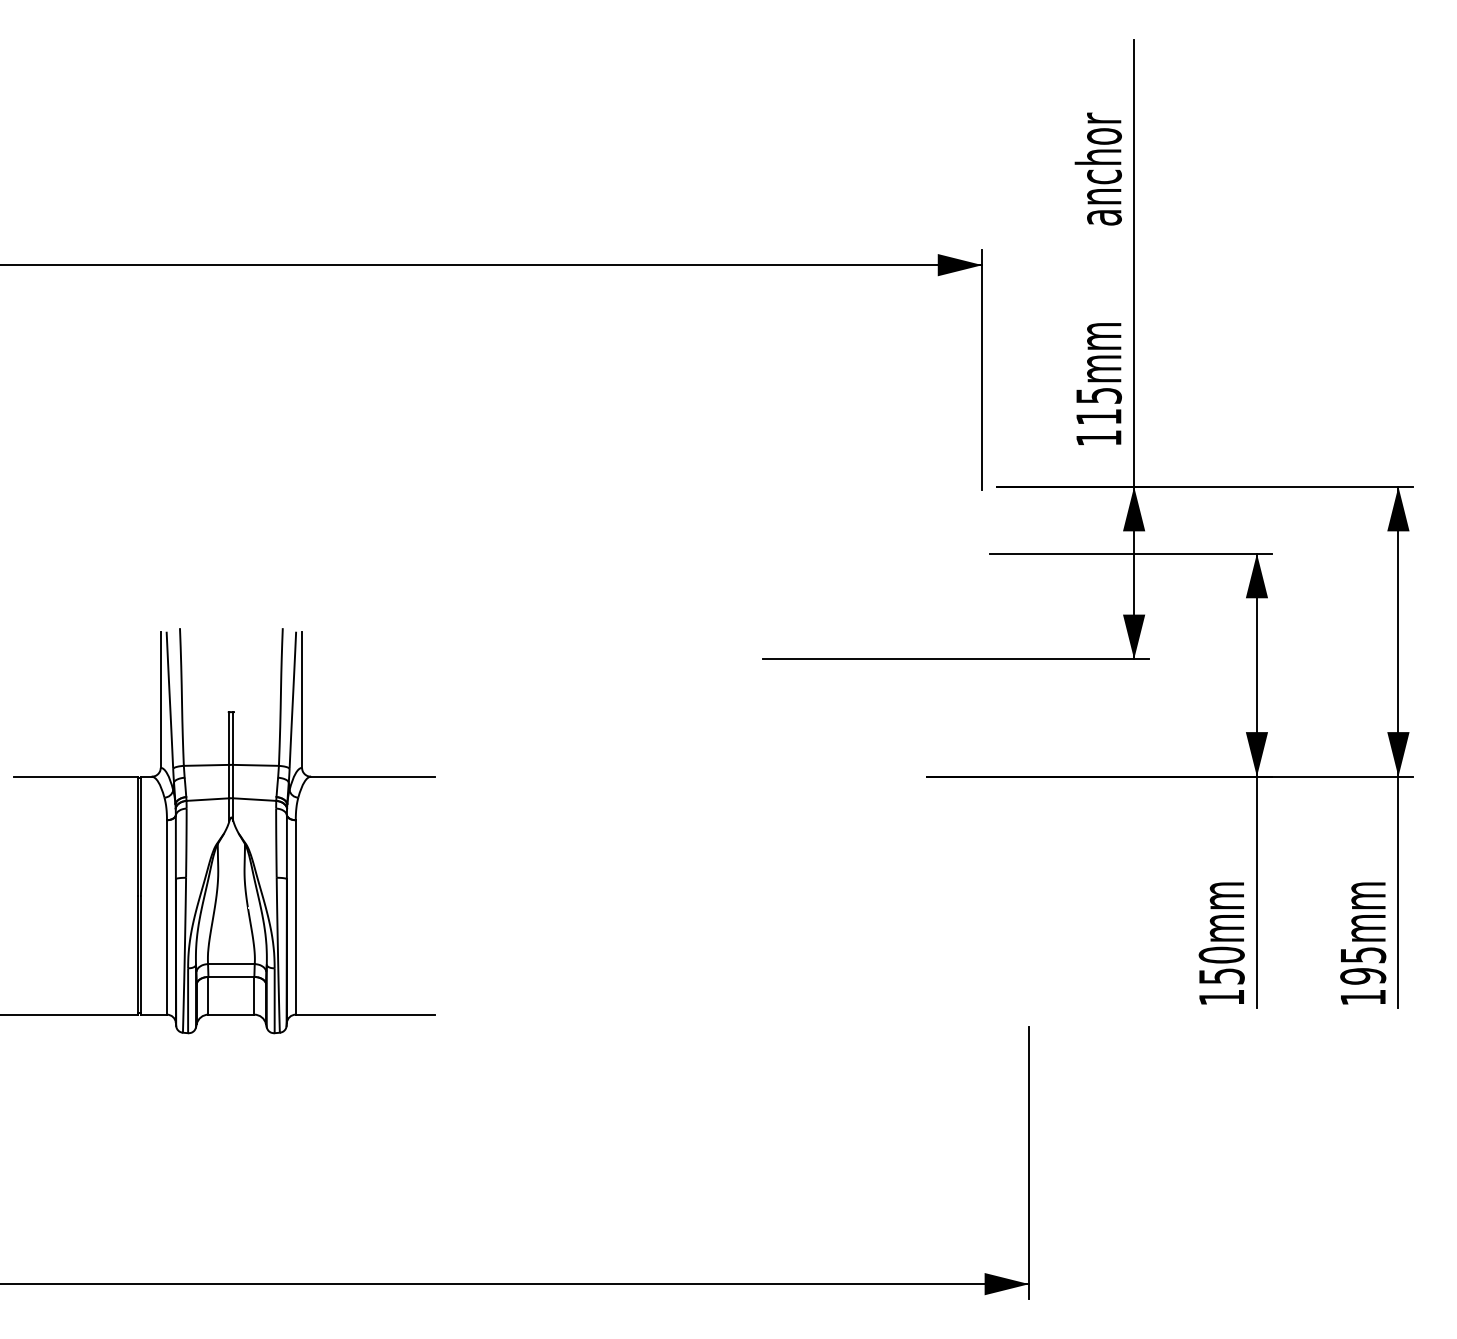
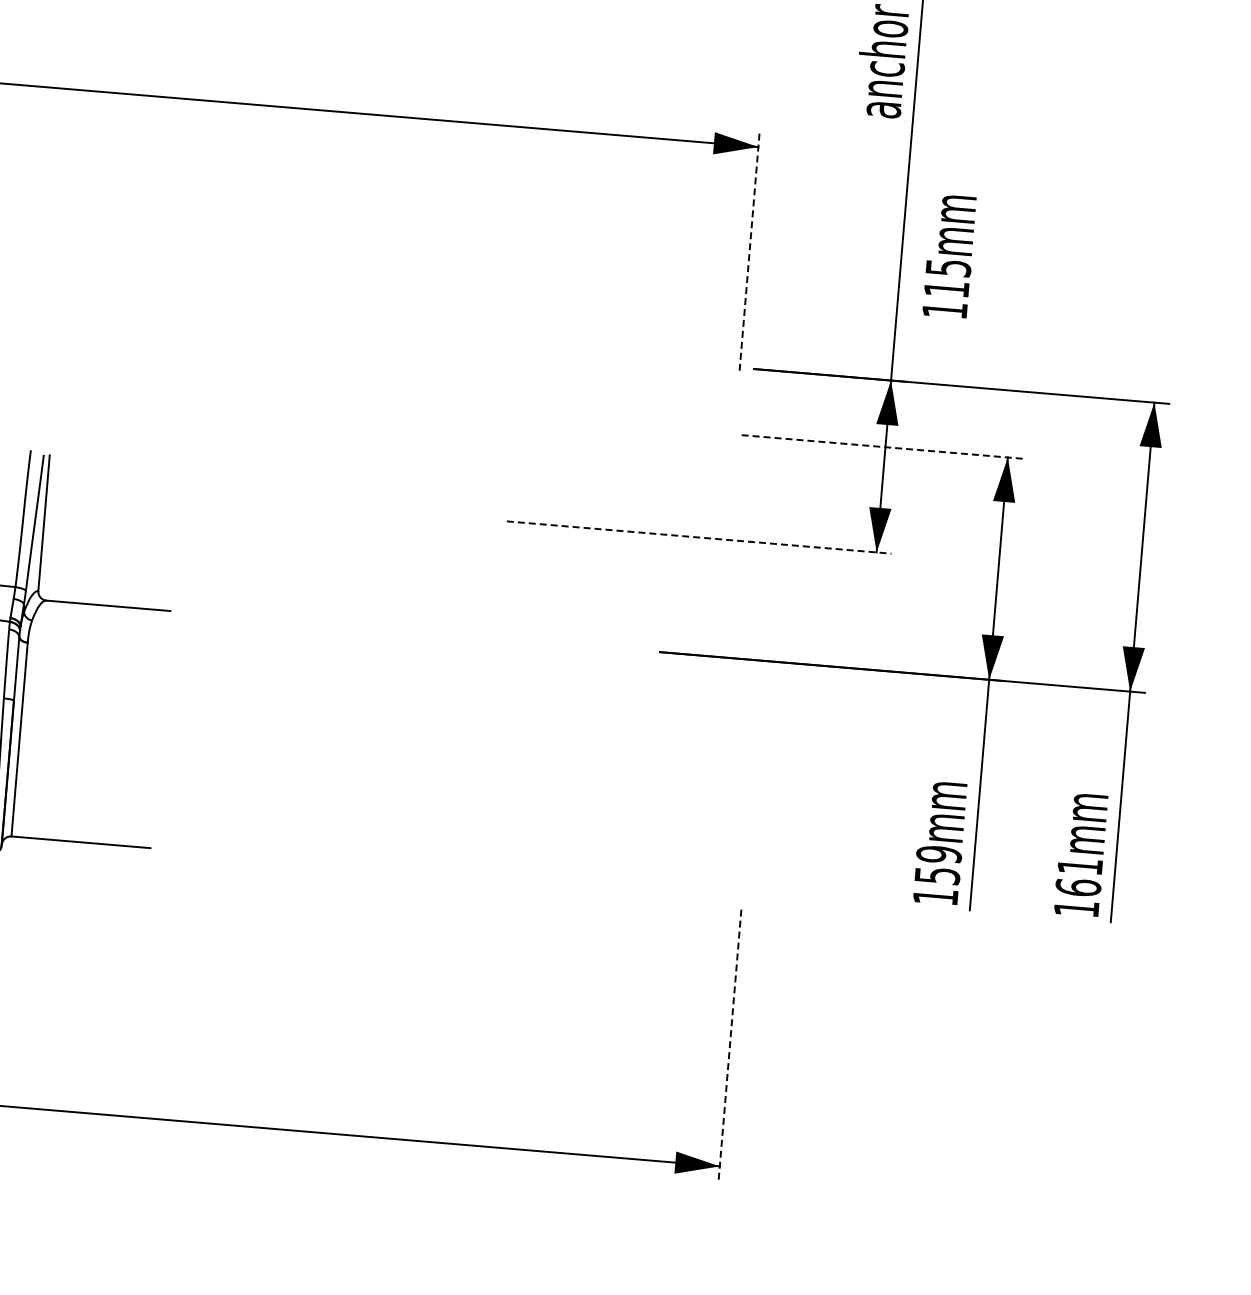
line: (982, 370) -> (749, 252), solid -> dashed
text: (1098, 383) -> (949, 255), moved
line: (1130, 553) -> (881, 446), solid -> dashed
line: (956, 659) -> (699, 537), solid -> dashed
text: (1221, 954) -> (938, 853), 150mm -> 159mm
text: (1363, 965) -> (1079, 876), 195mm -> 161mm
line: (1029, 1163) -> (730, 1046), solid -> dashed

